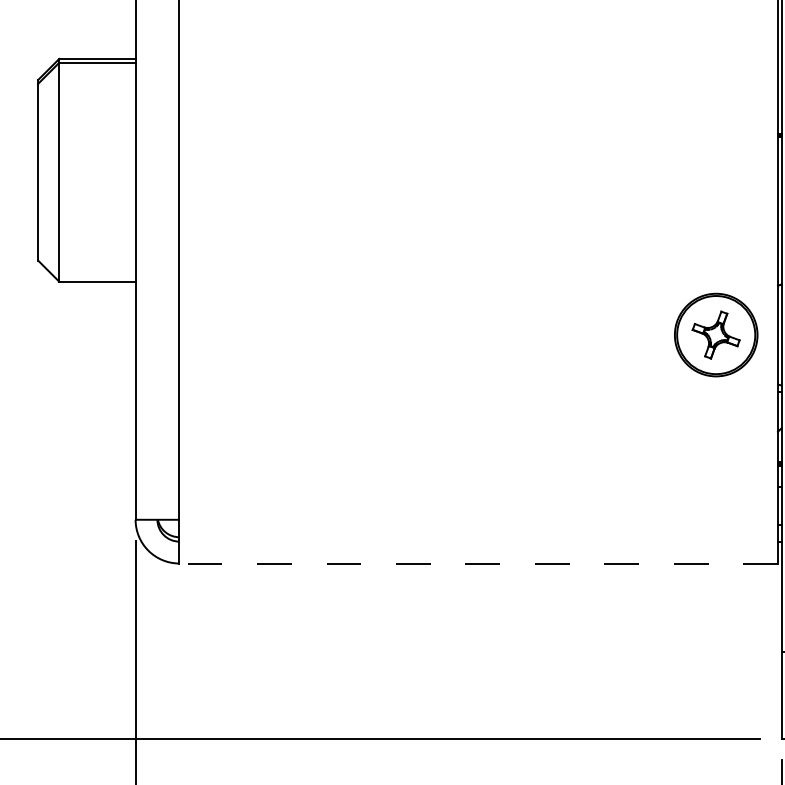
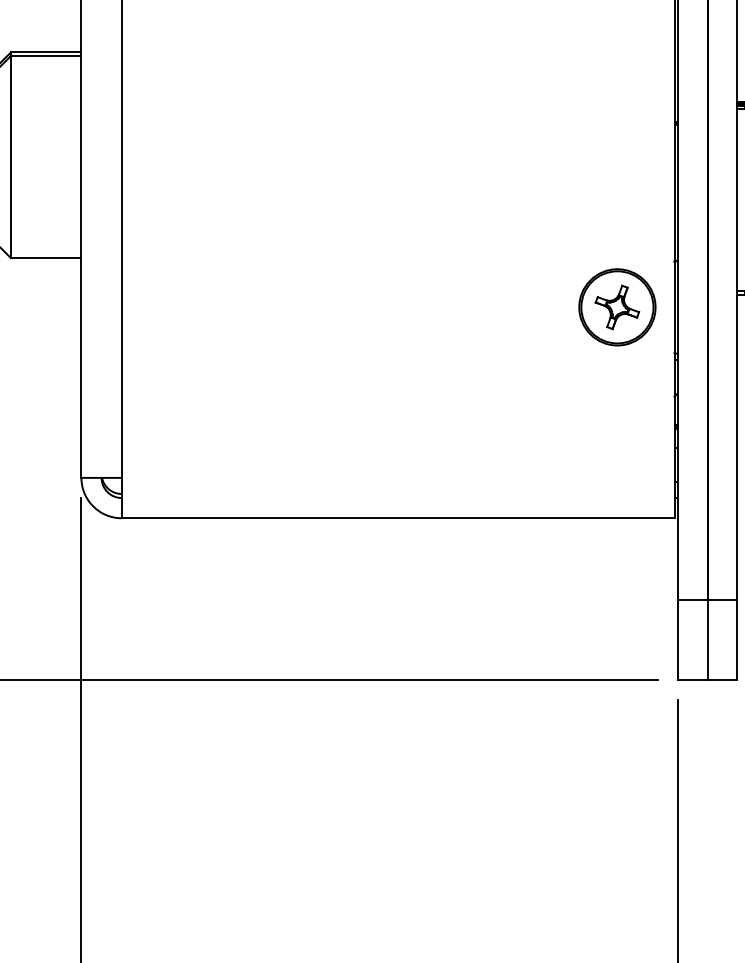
line: (477, 563) -> (397, 518), dashed -> solid

